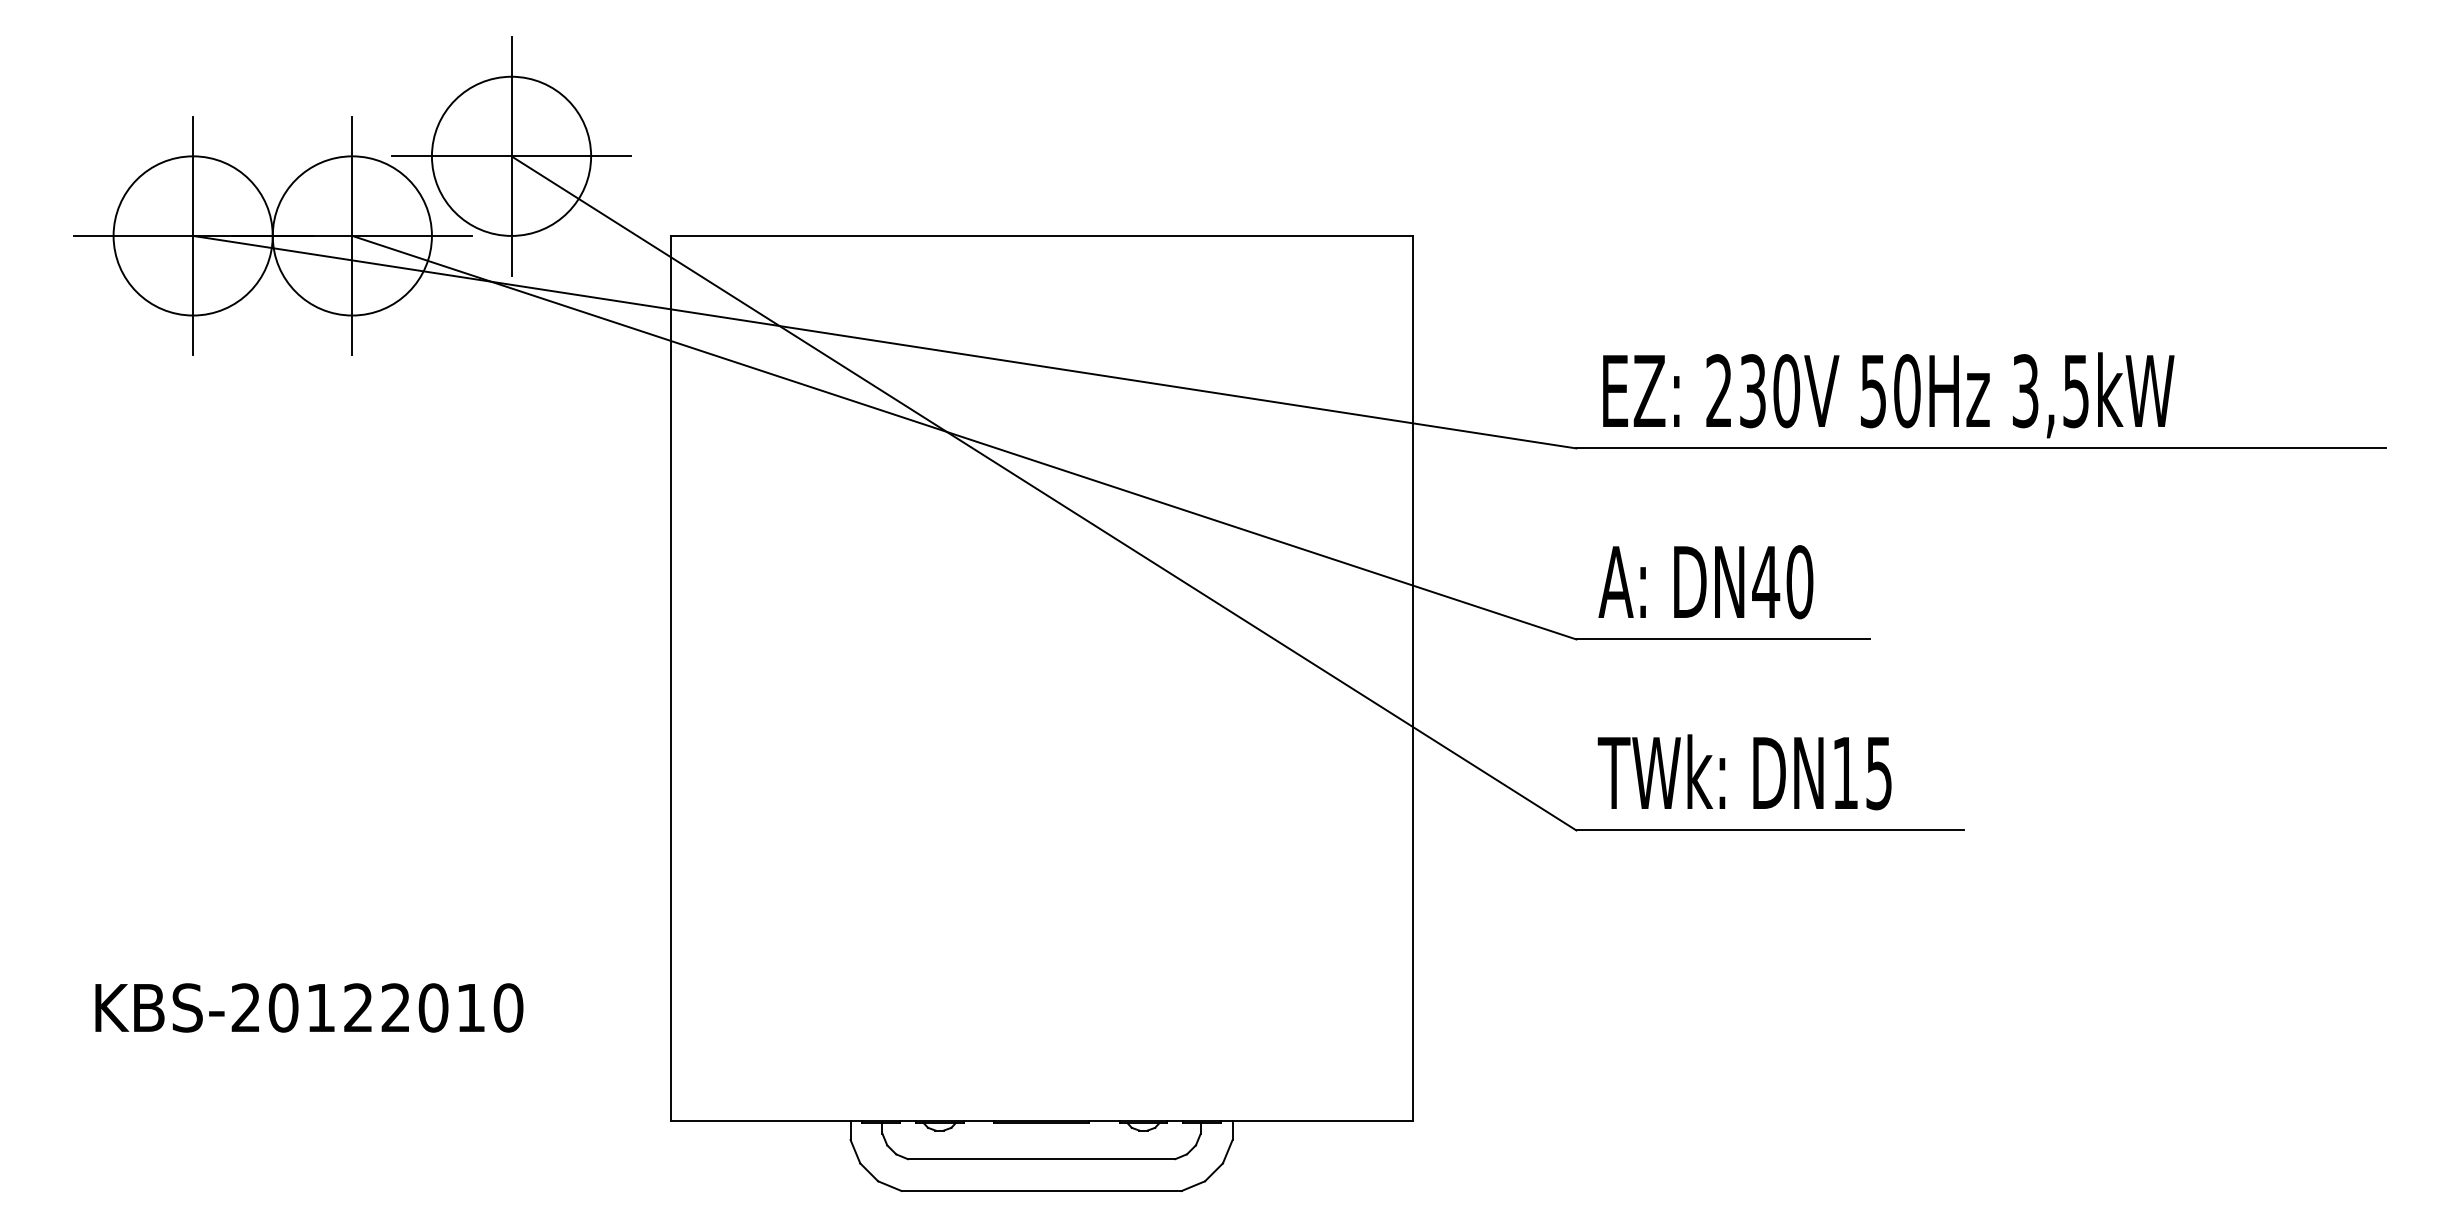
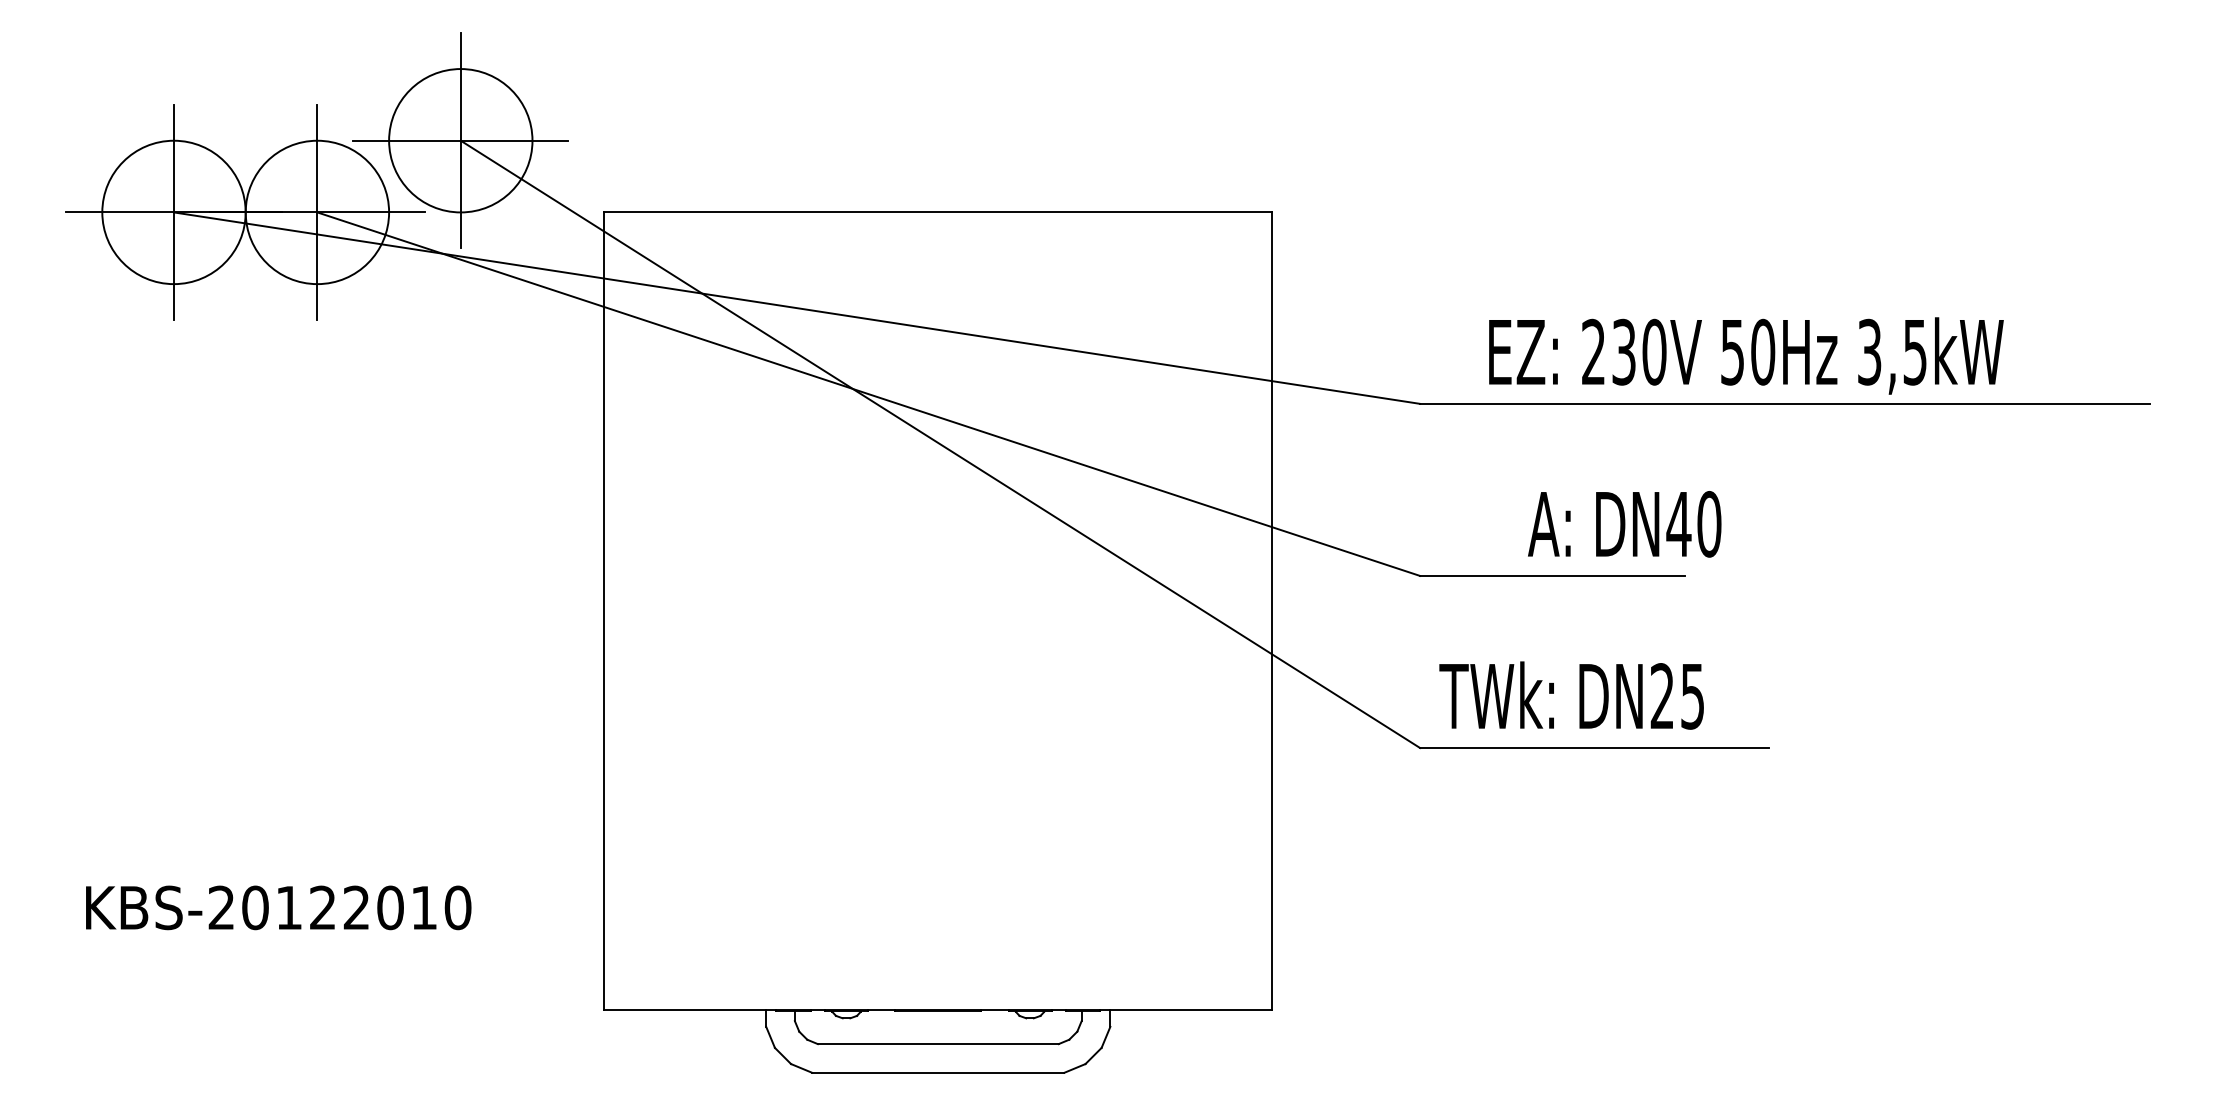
text: (1888, 394) -> (1746, 355), moved
text: (1705, 582) -> (1624, 524), moved
text: (1844, 772) -> (1661, 695), DN15 -> DN25

